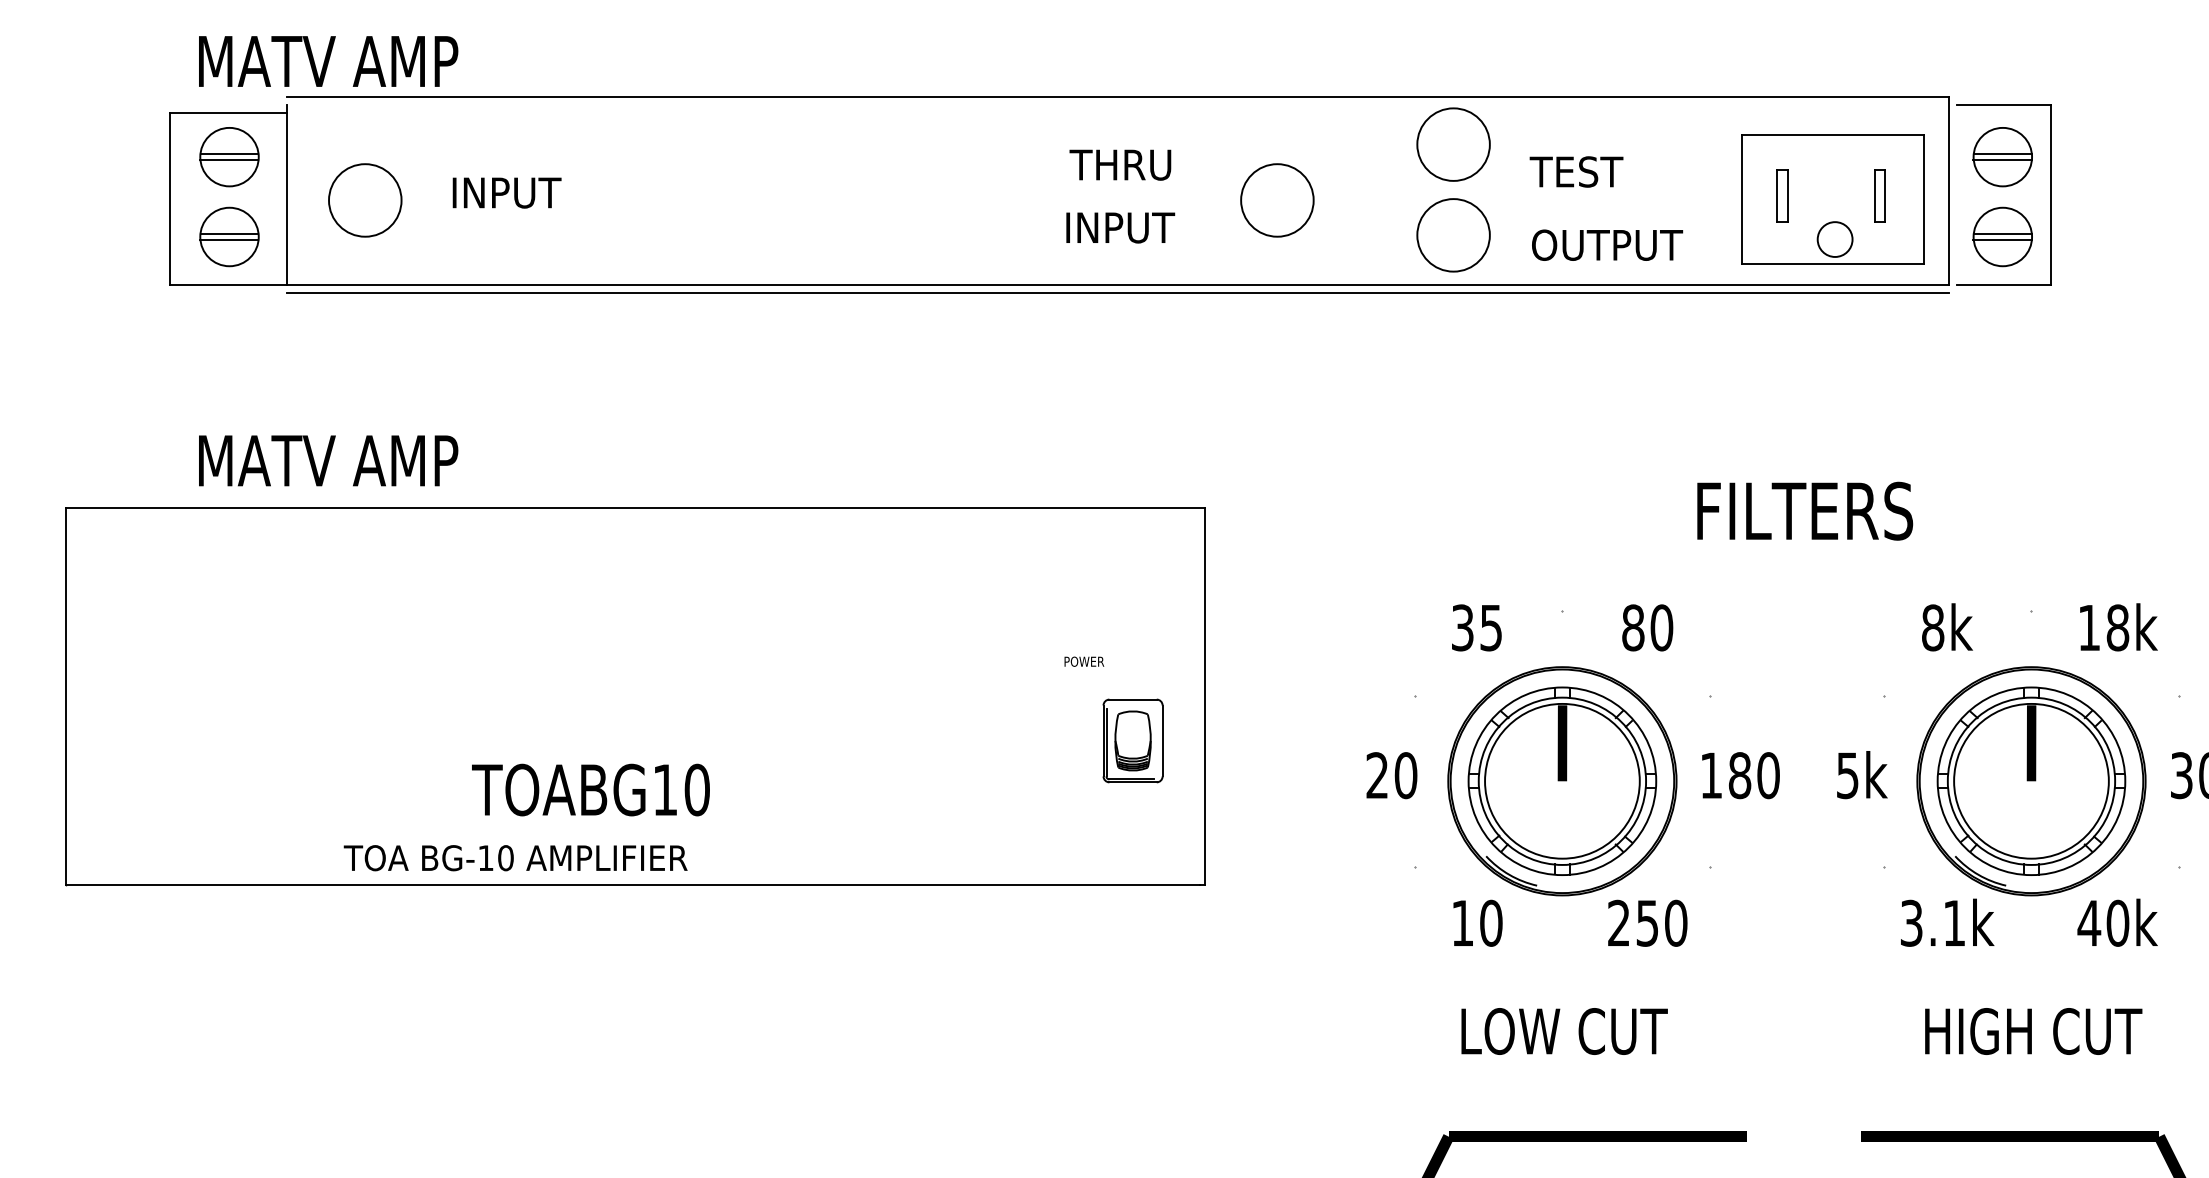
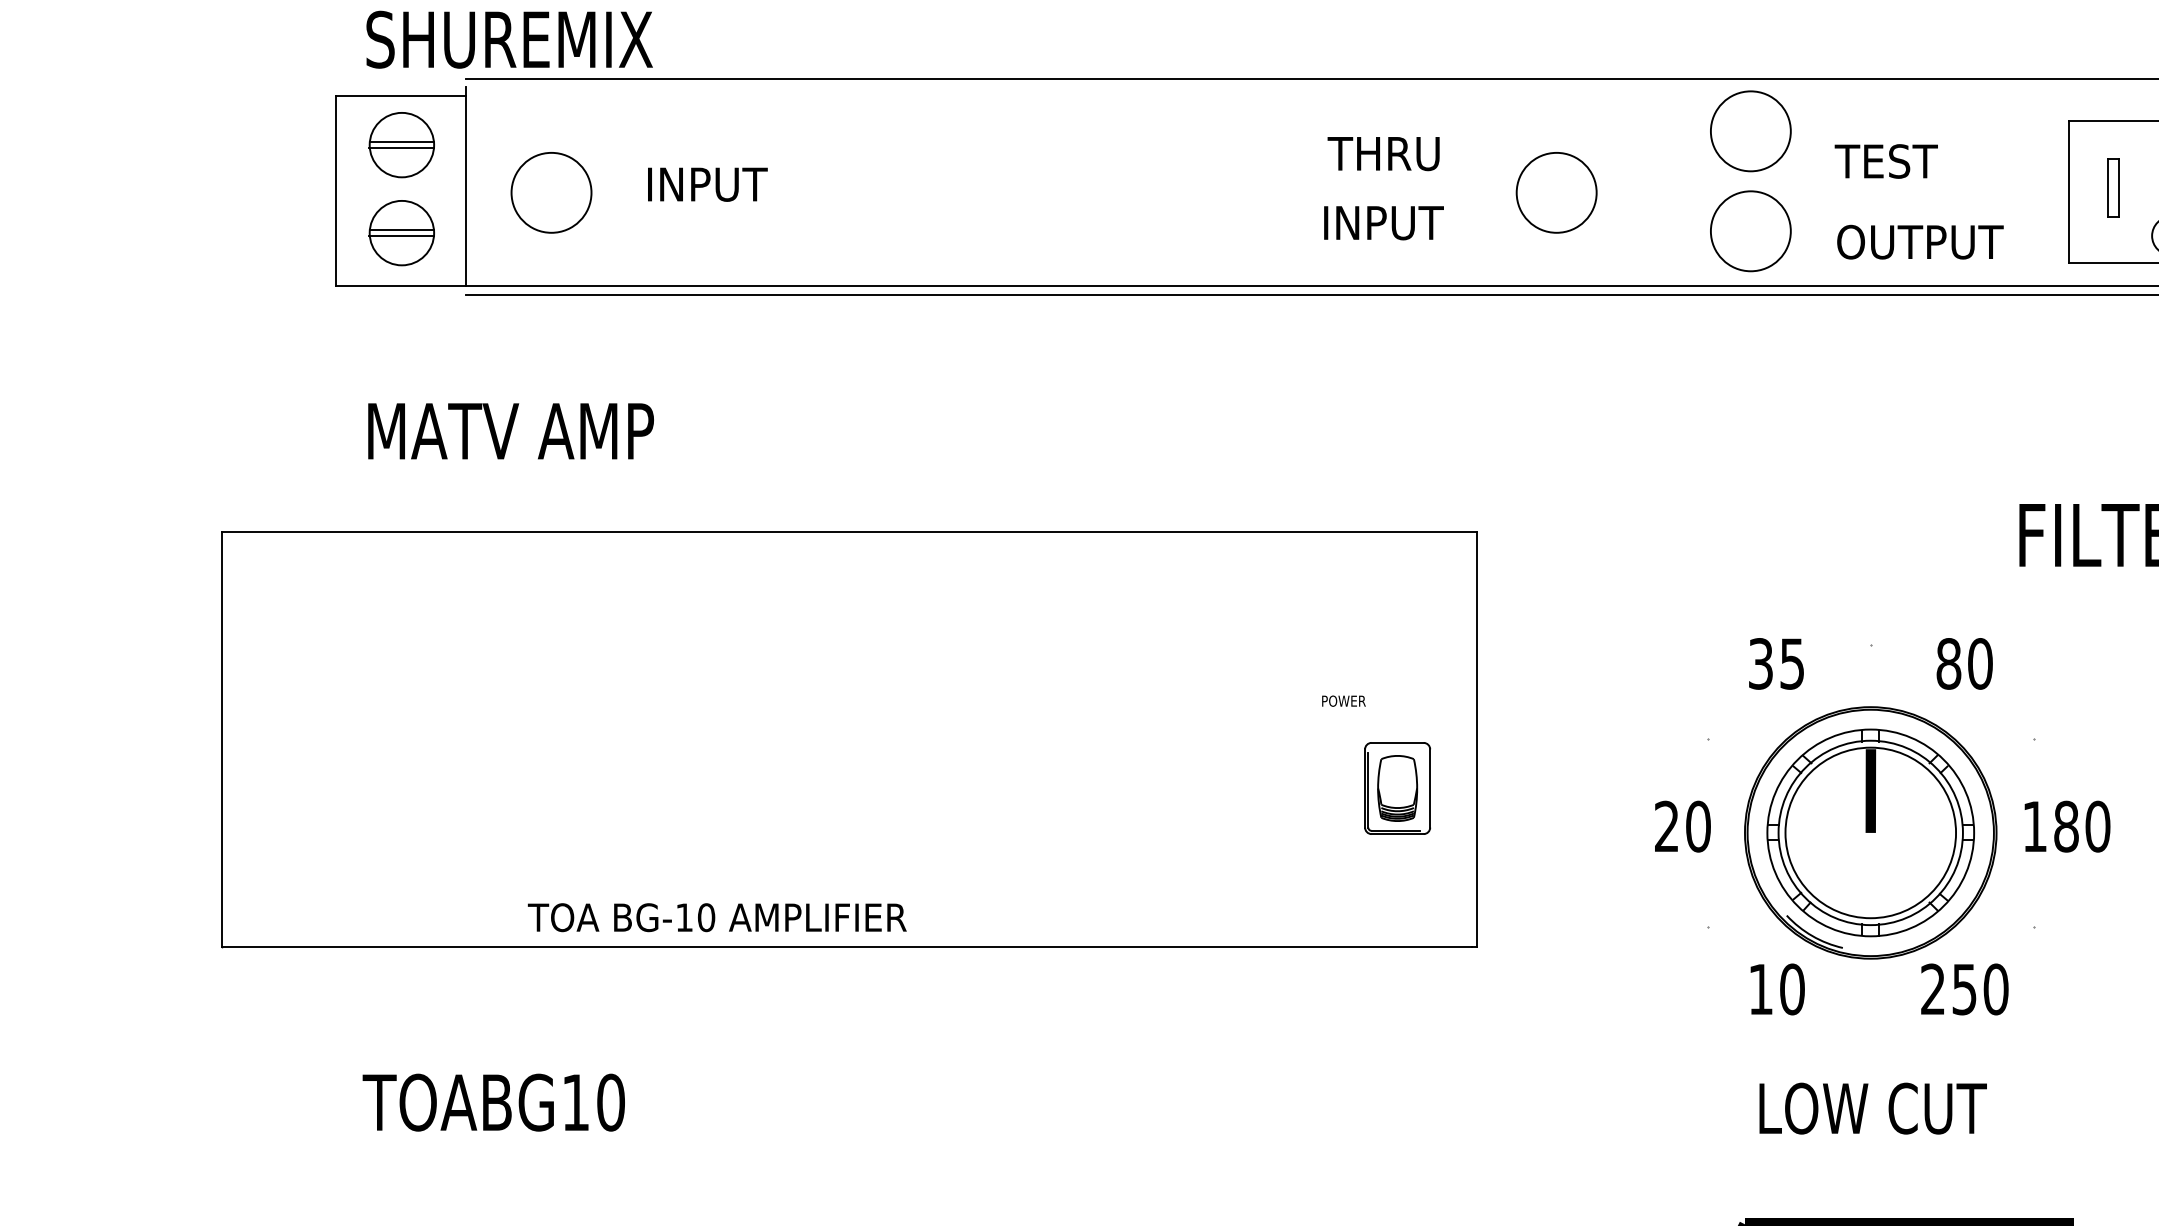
text: (327, 61) -> (509, 39), MATV AMP -> SHUREMIX
text: (328, 460) -> (510, 430), moved
text: (590, 789) -> (493, 1102), moved

